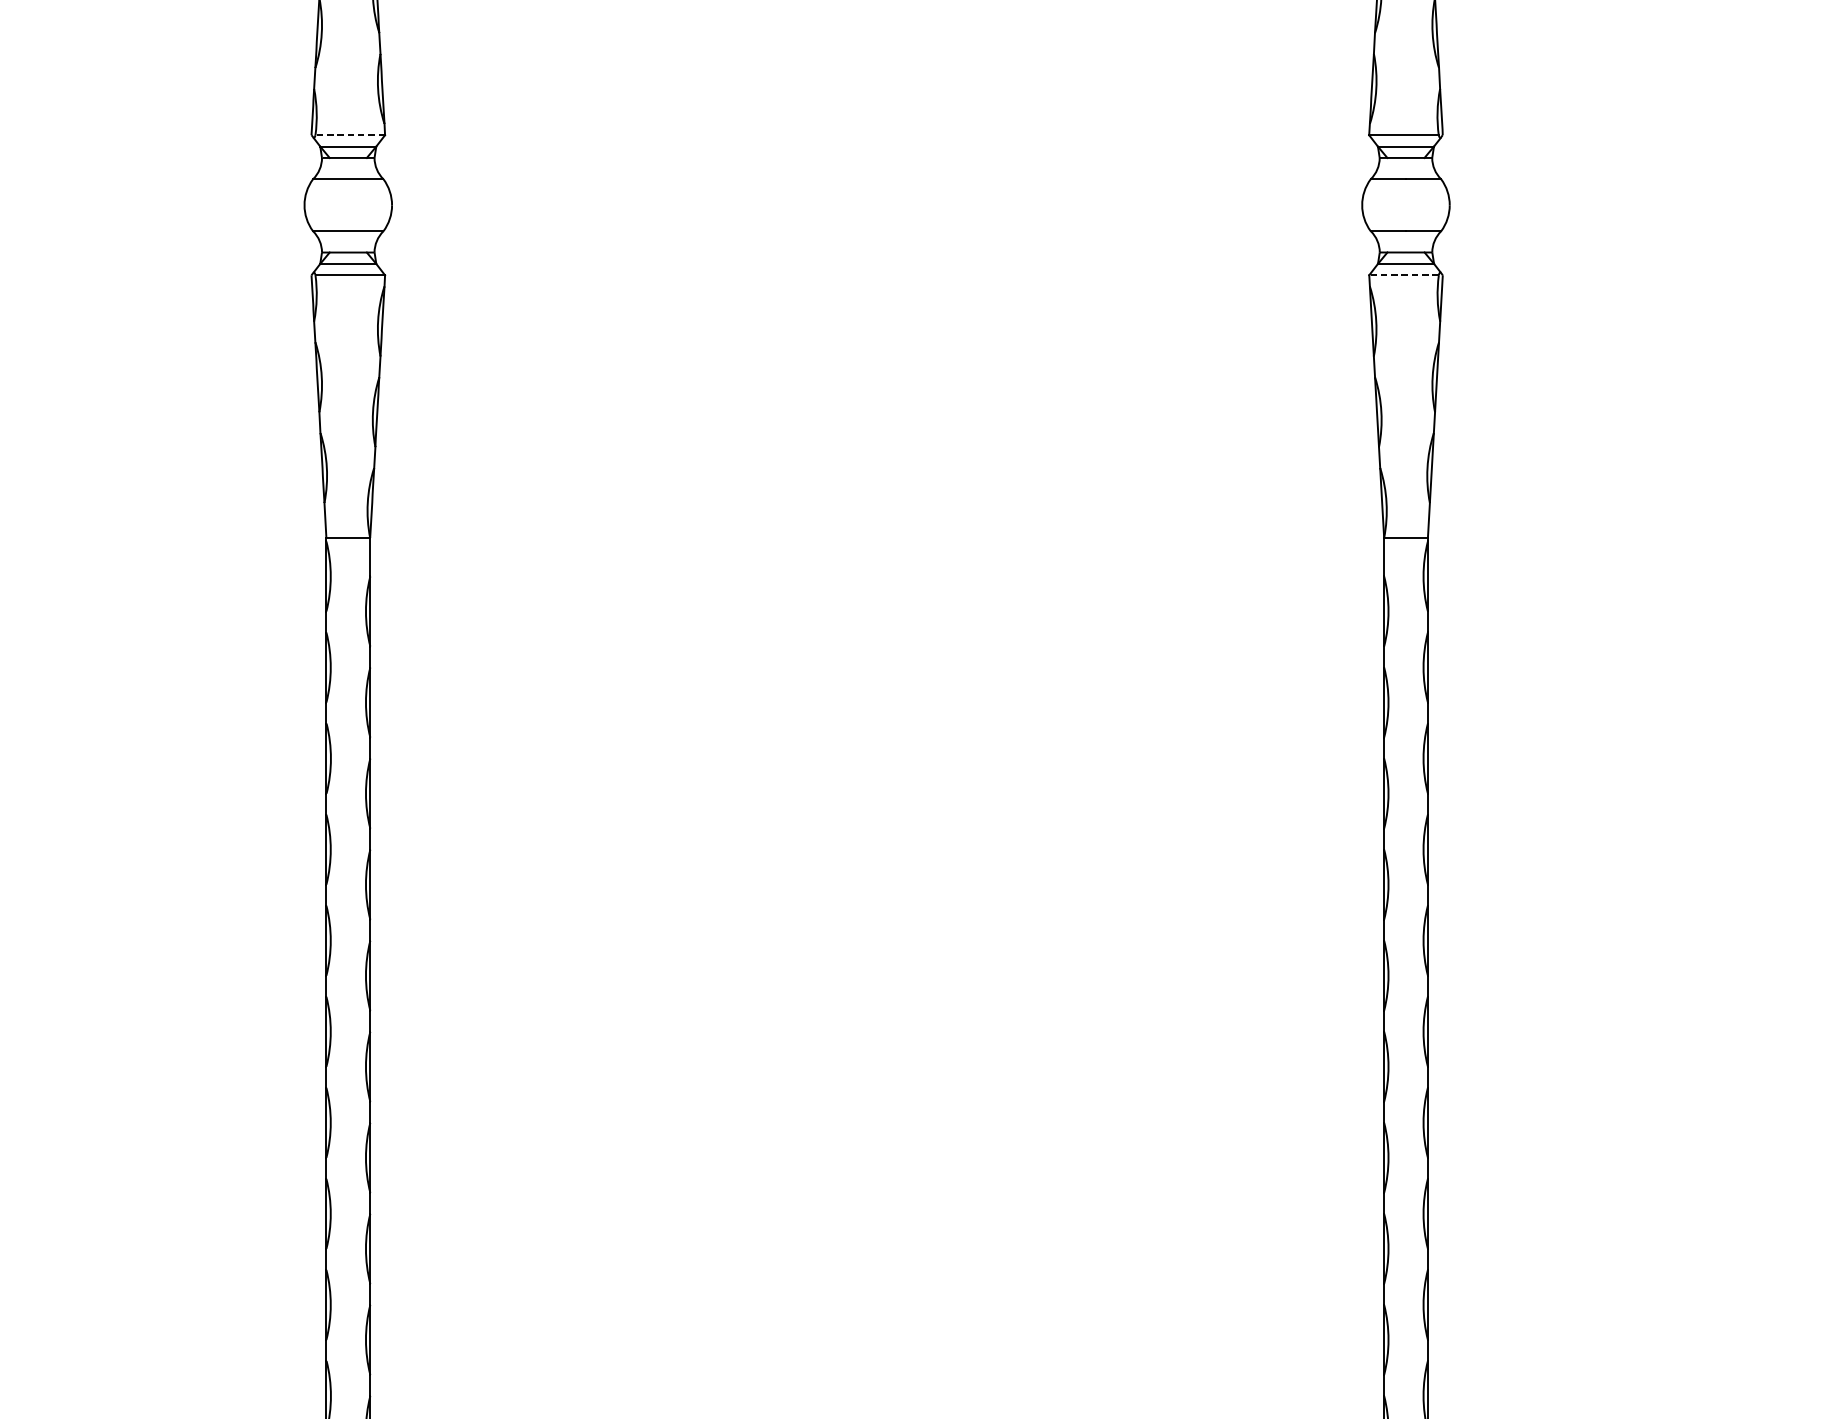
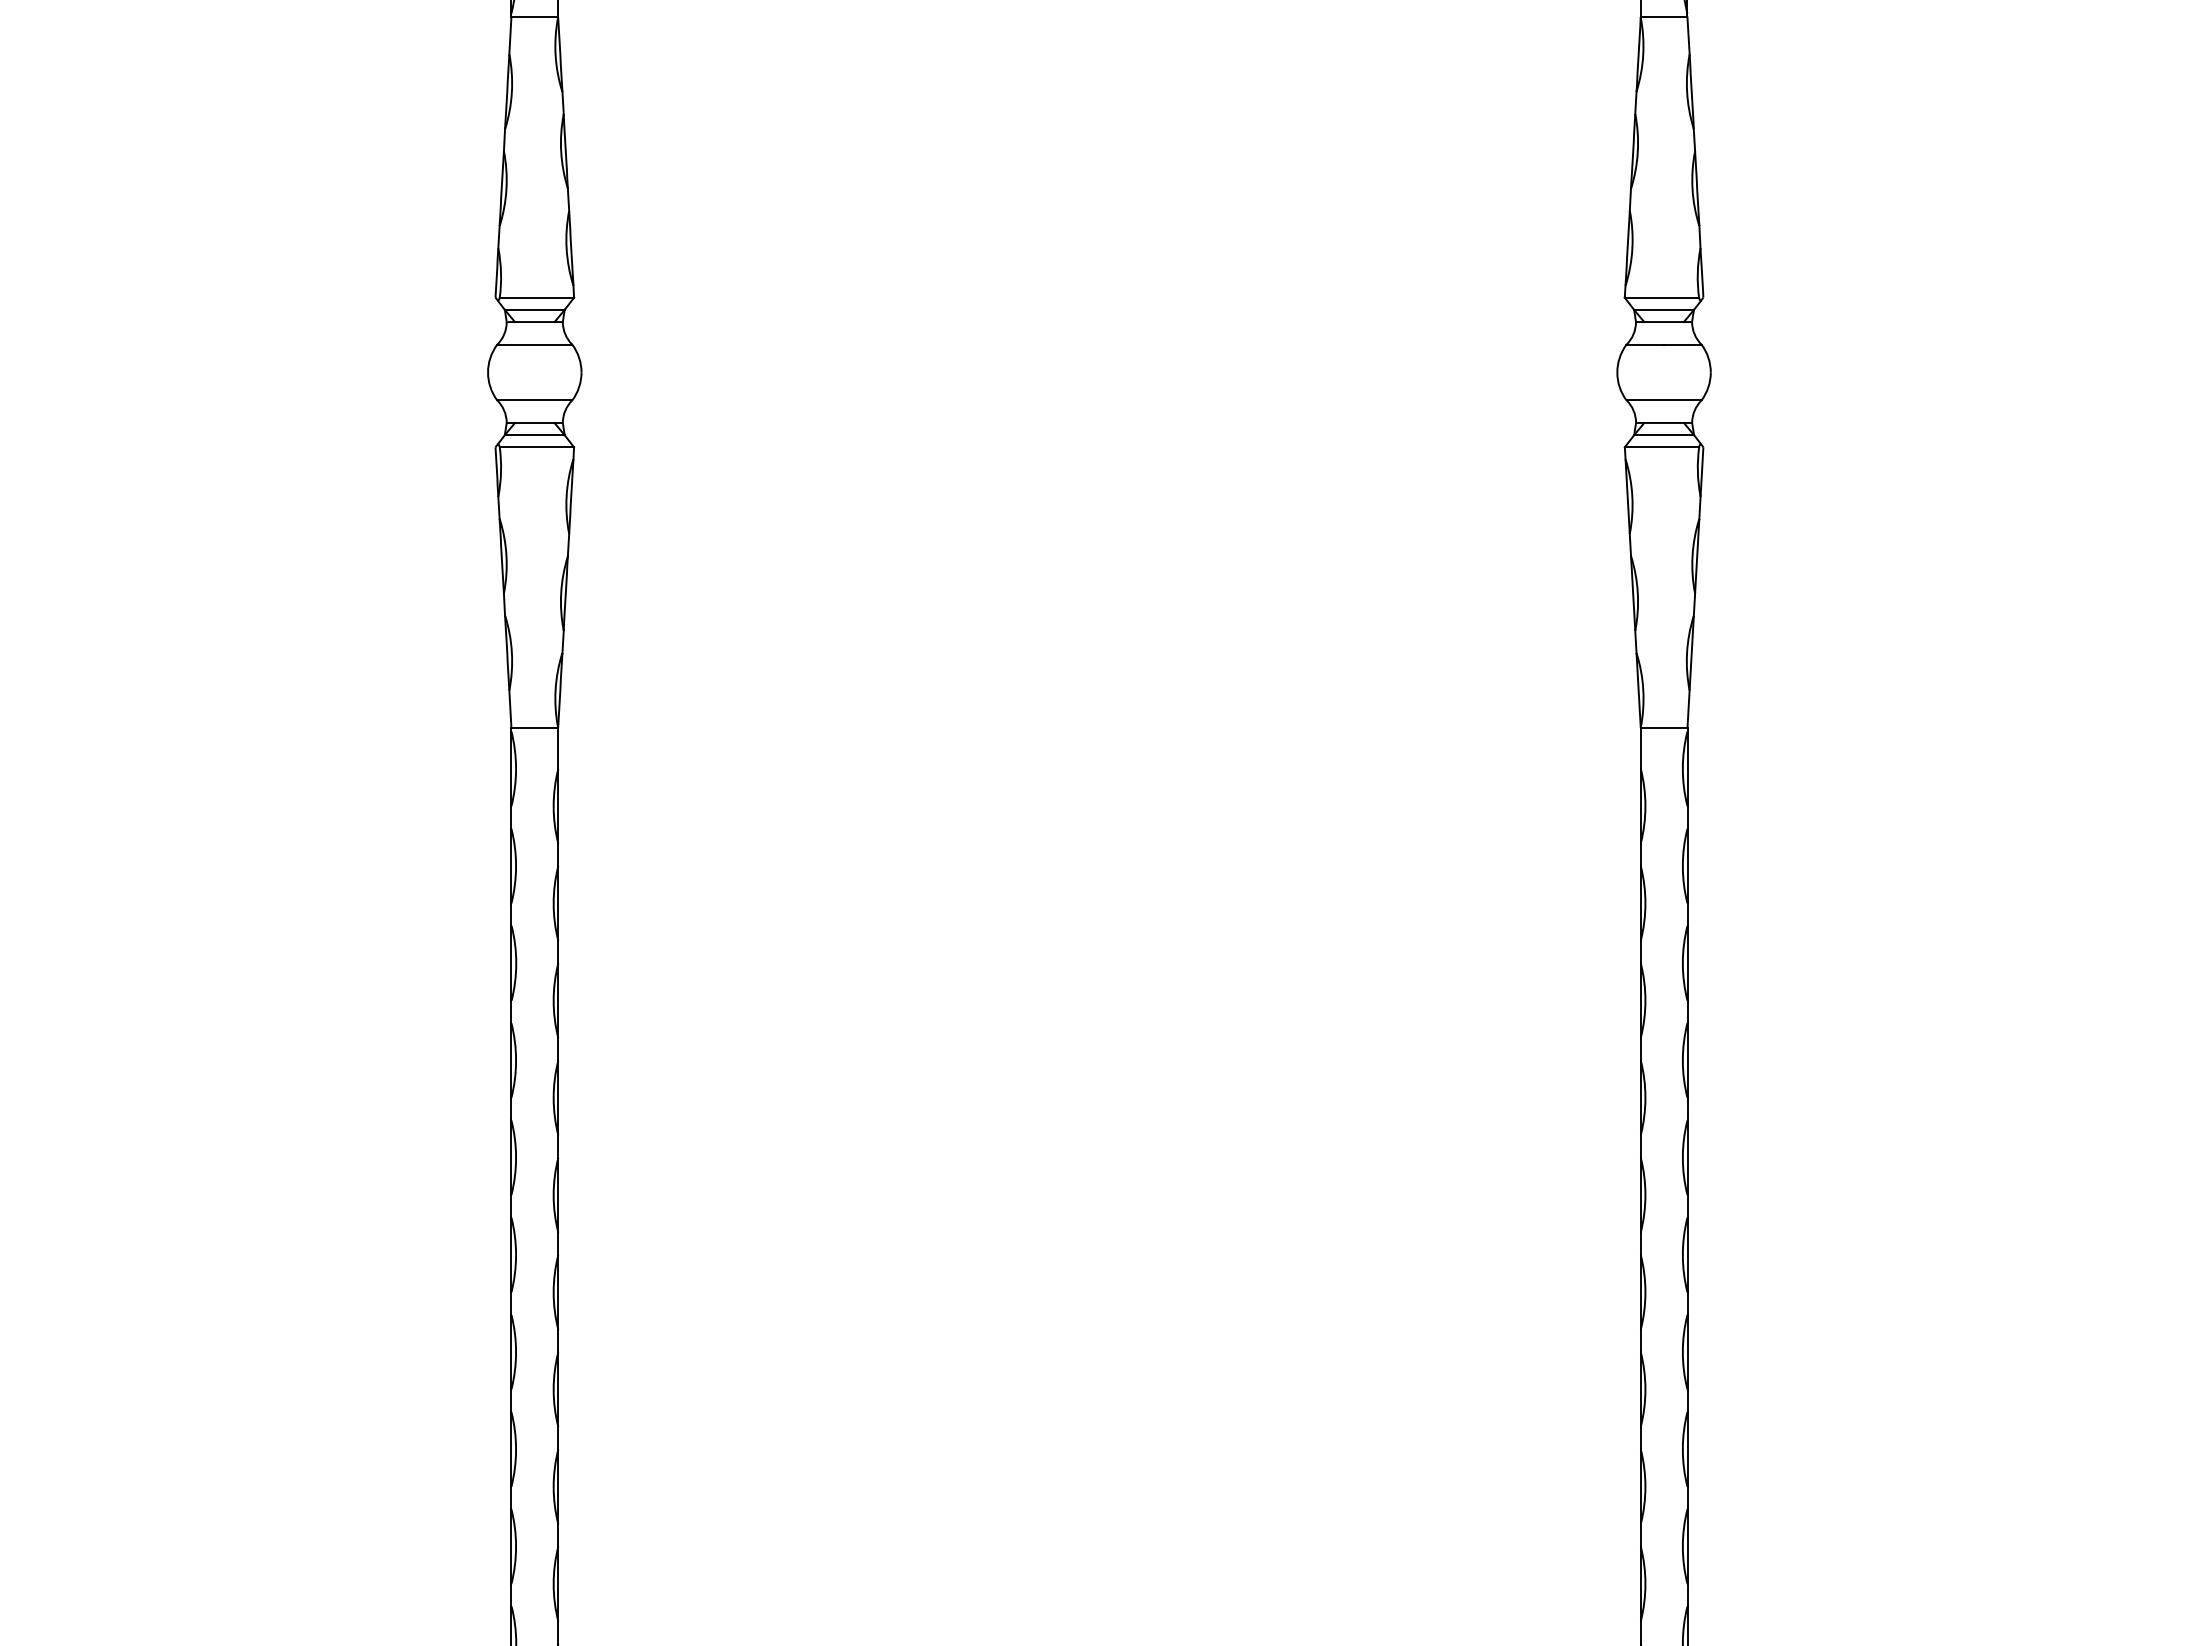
line: (349, 134) -> (536, 297), dashed -> solid
line: (1403, 275) -> (1661, 447), dashed -> solid

